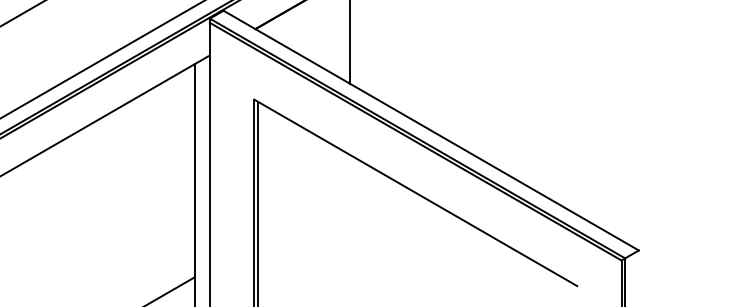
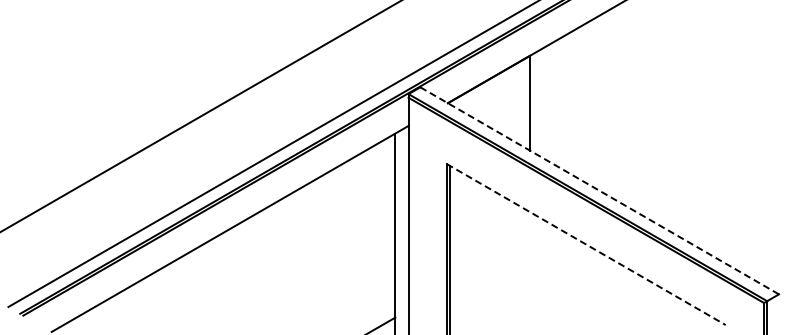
line: (432, 131) -> (600, 191), solid -> dashed
line: (415, 192) -> (586, 244), solid -> dashed

